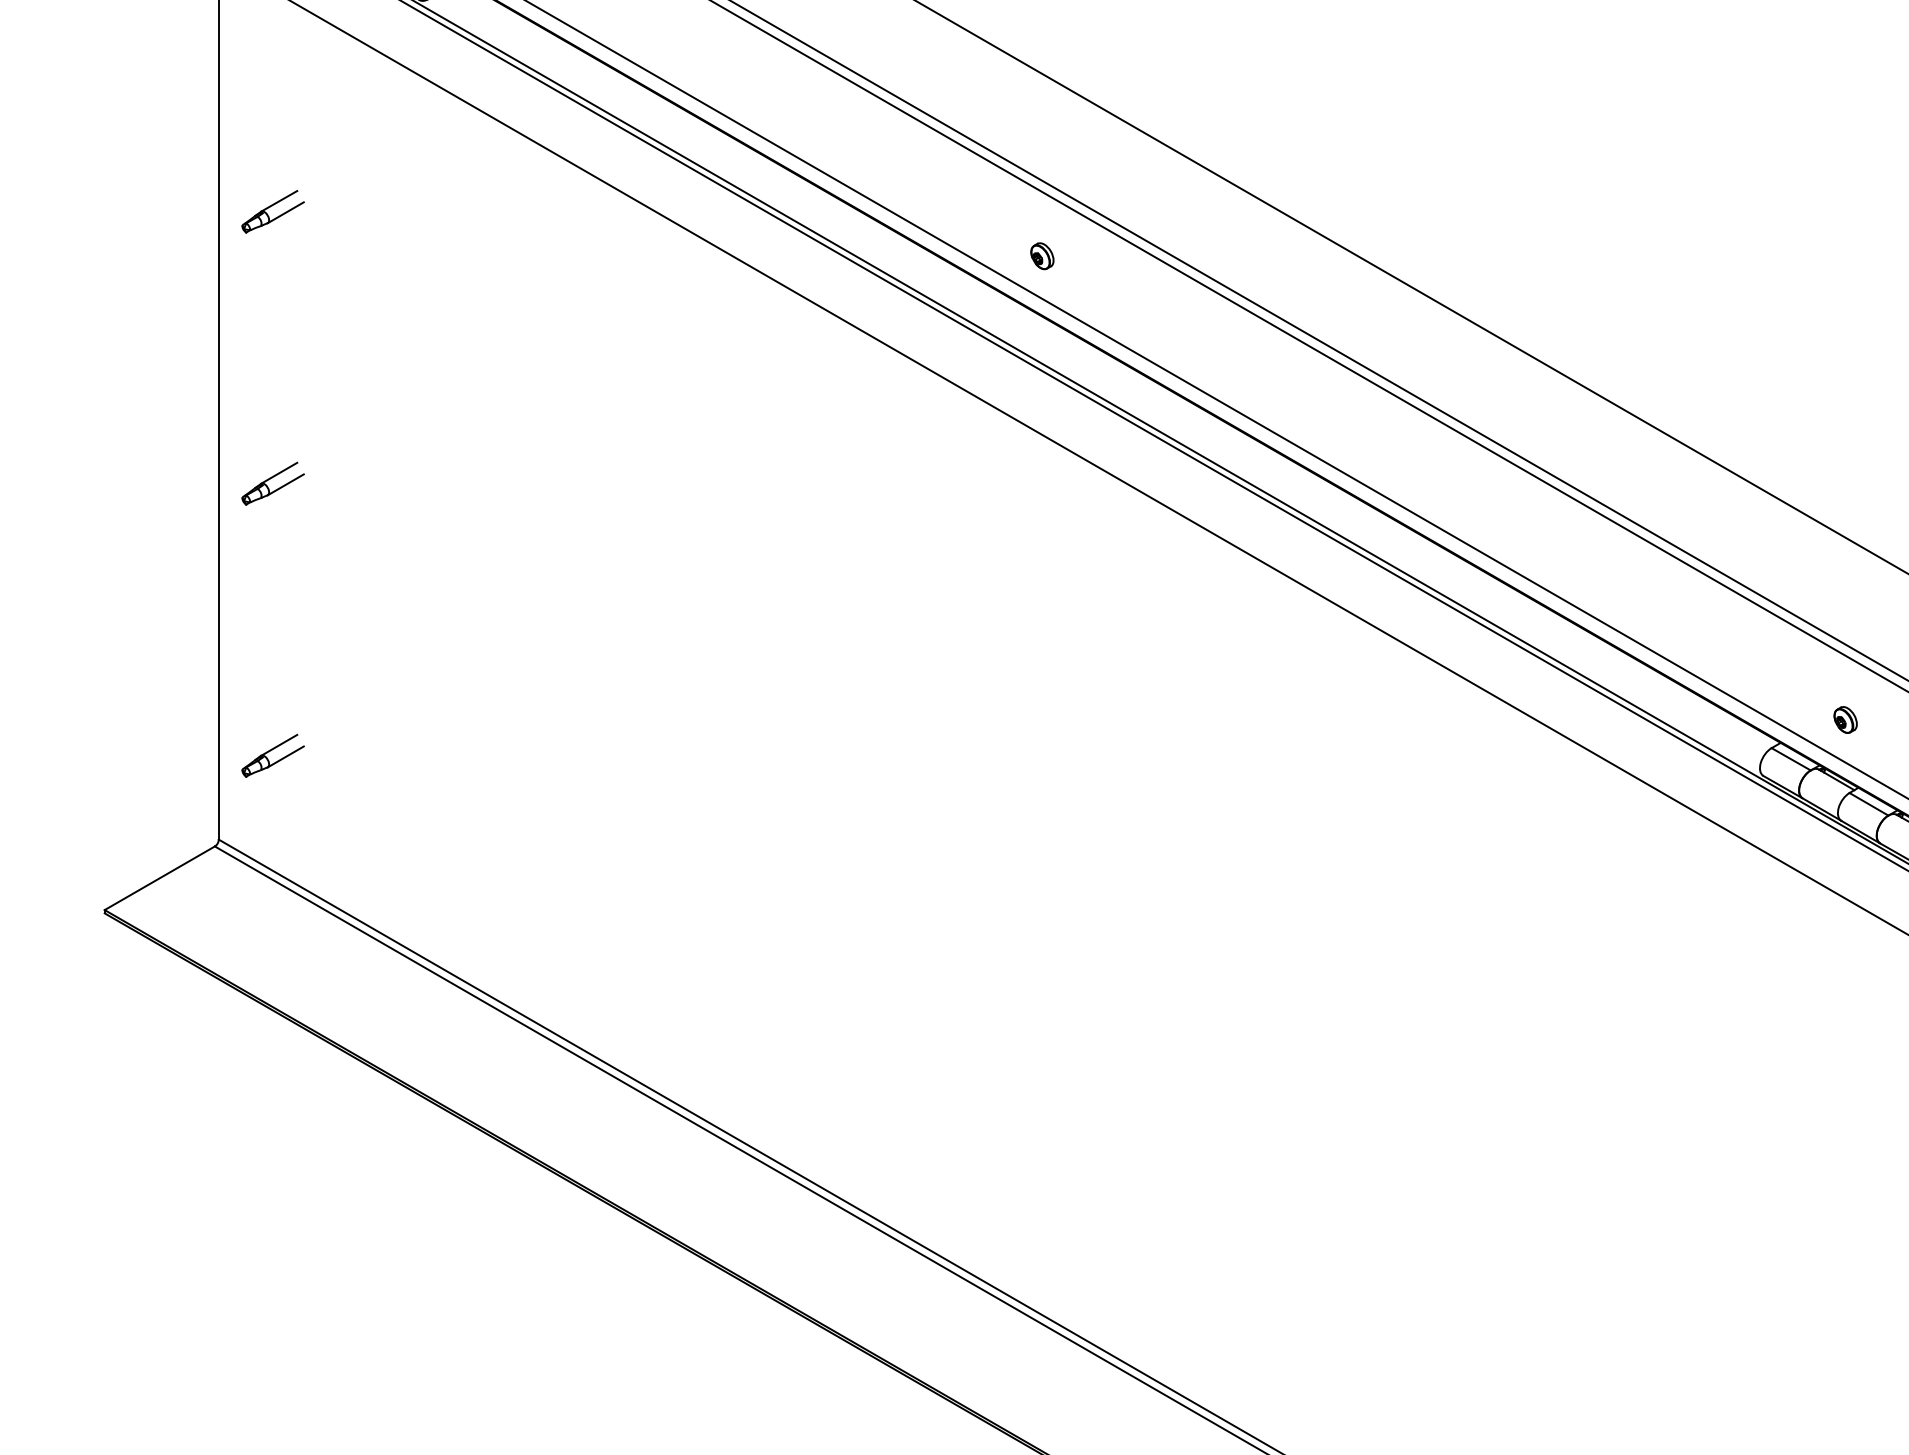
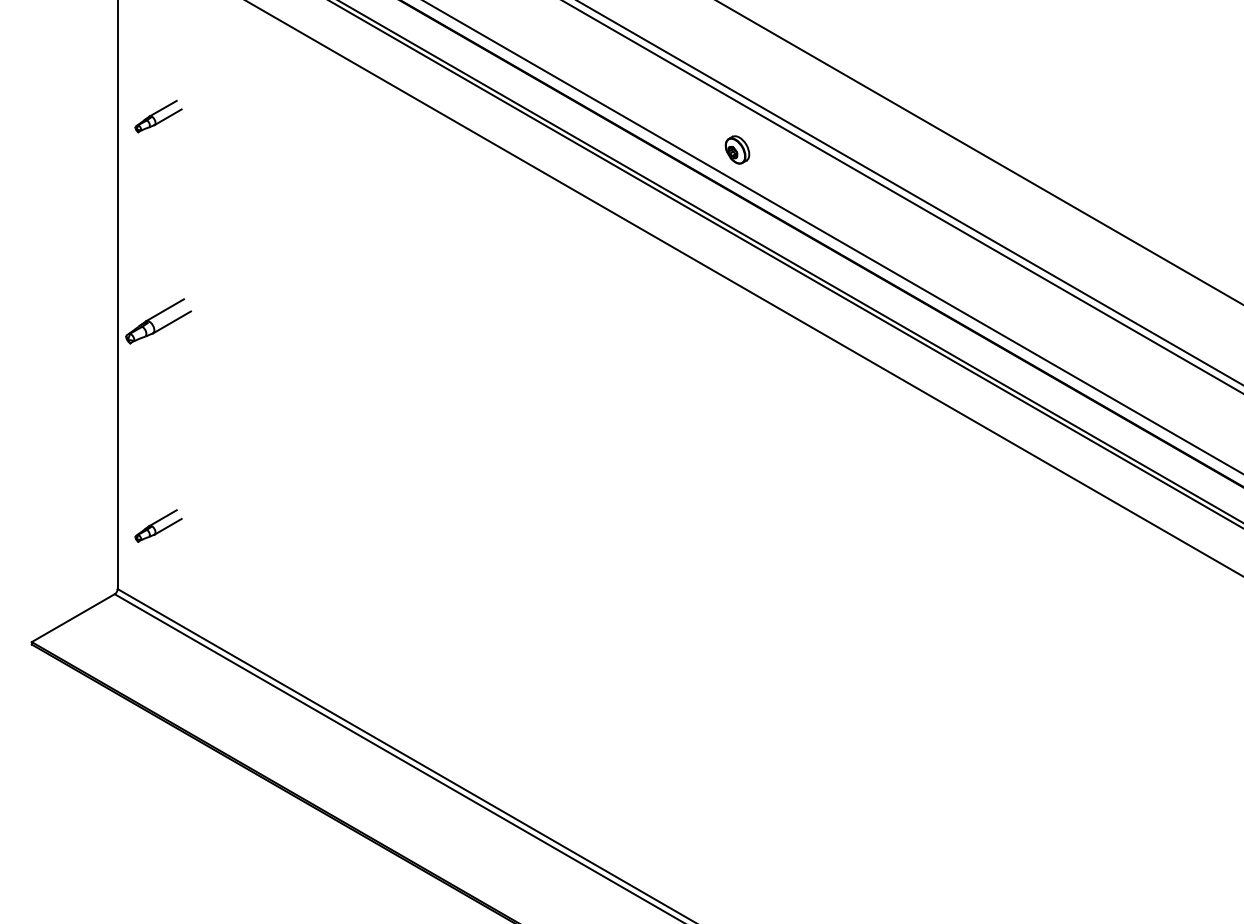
part: (1042, 256) -> (737, 150), size x1.4
part: (272, 483) -> (158, 321), size x1.4

